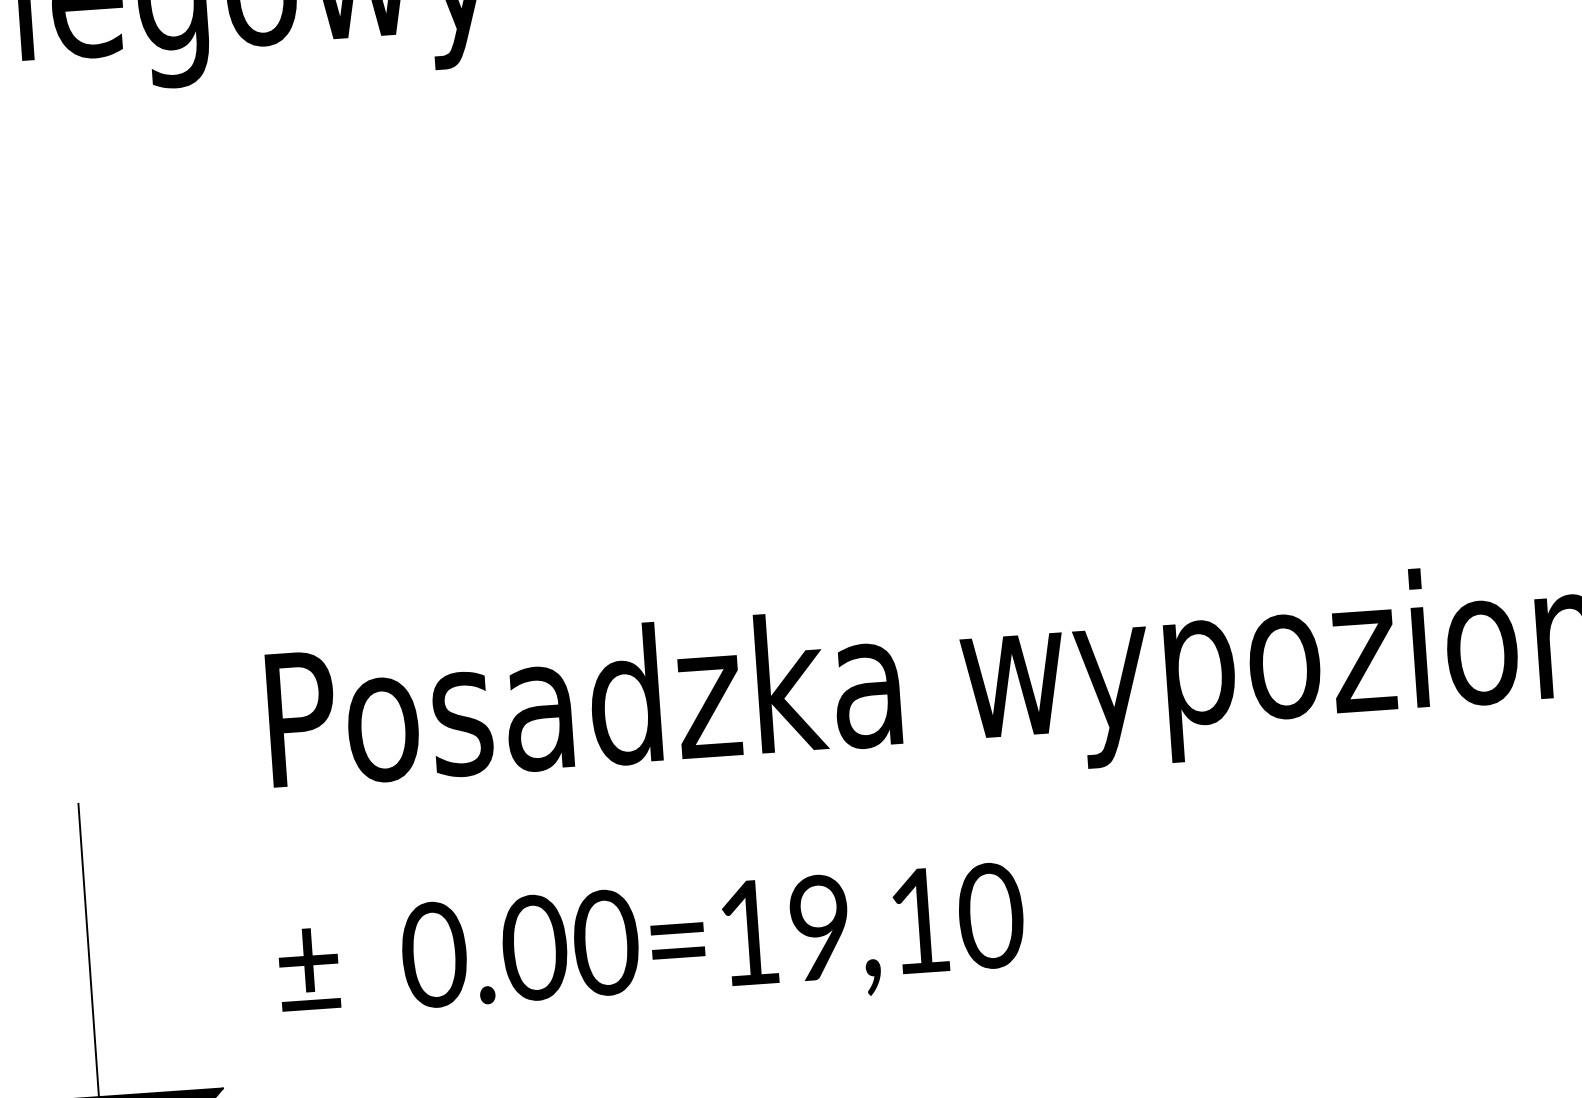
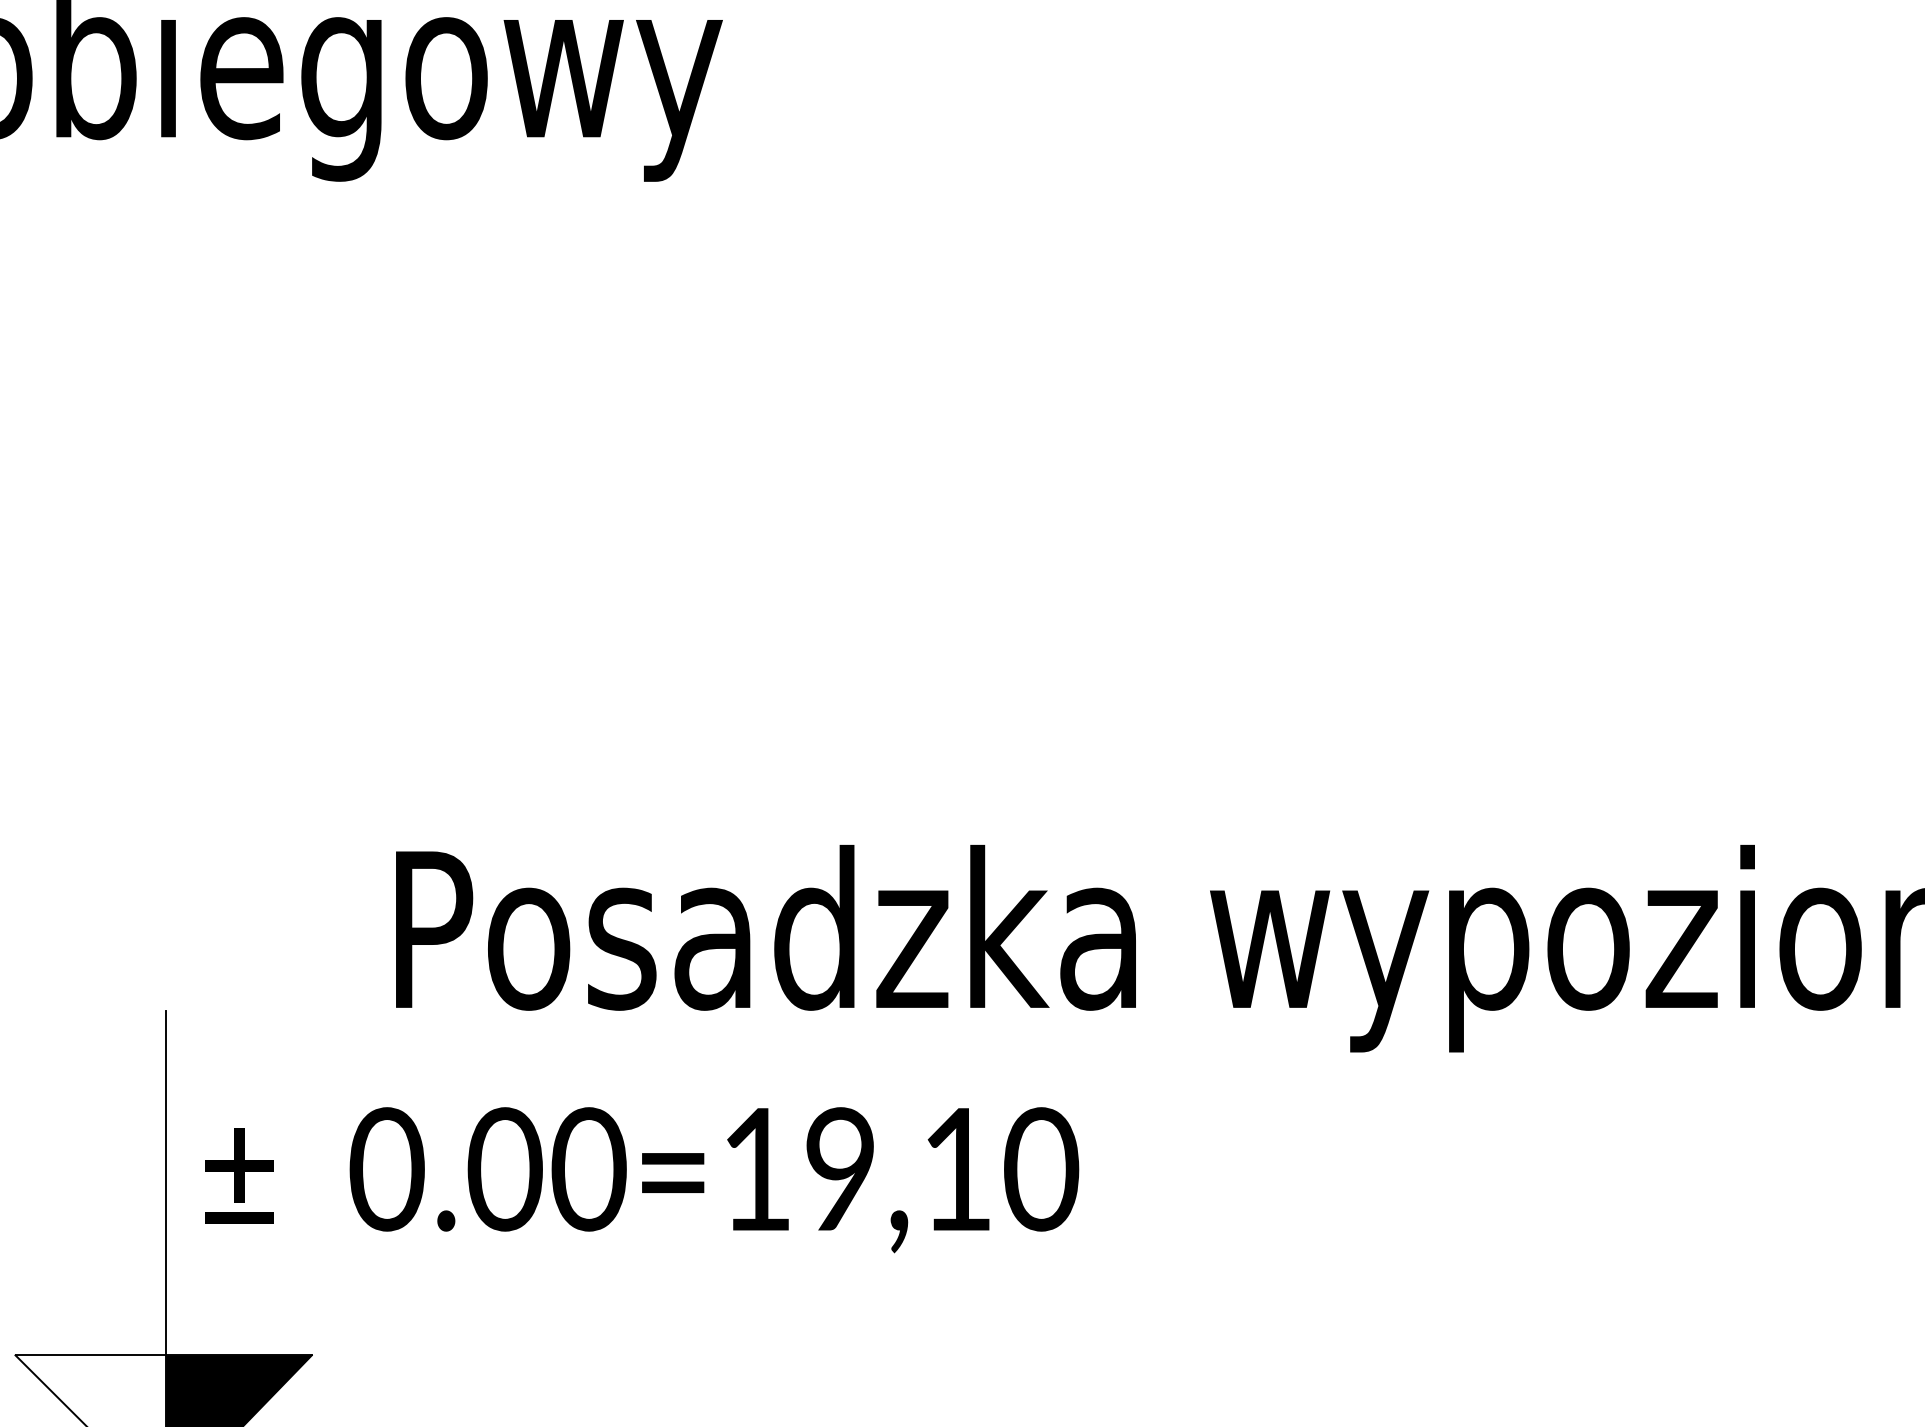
text: (652, 949) -> (642, 1180), moved

